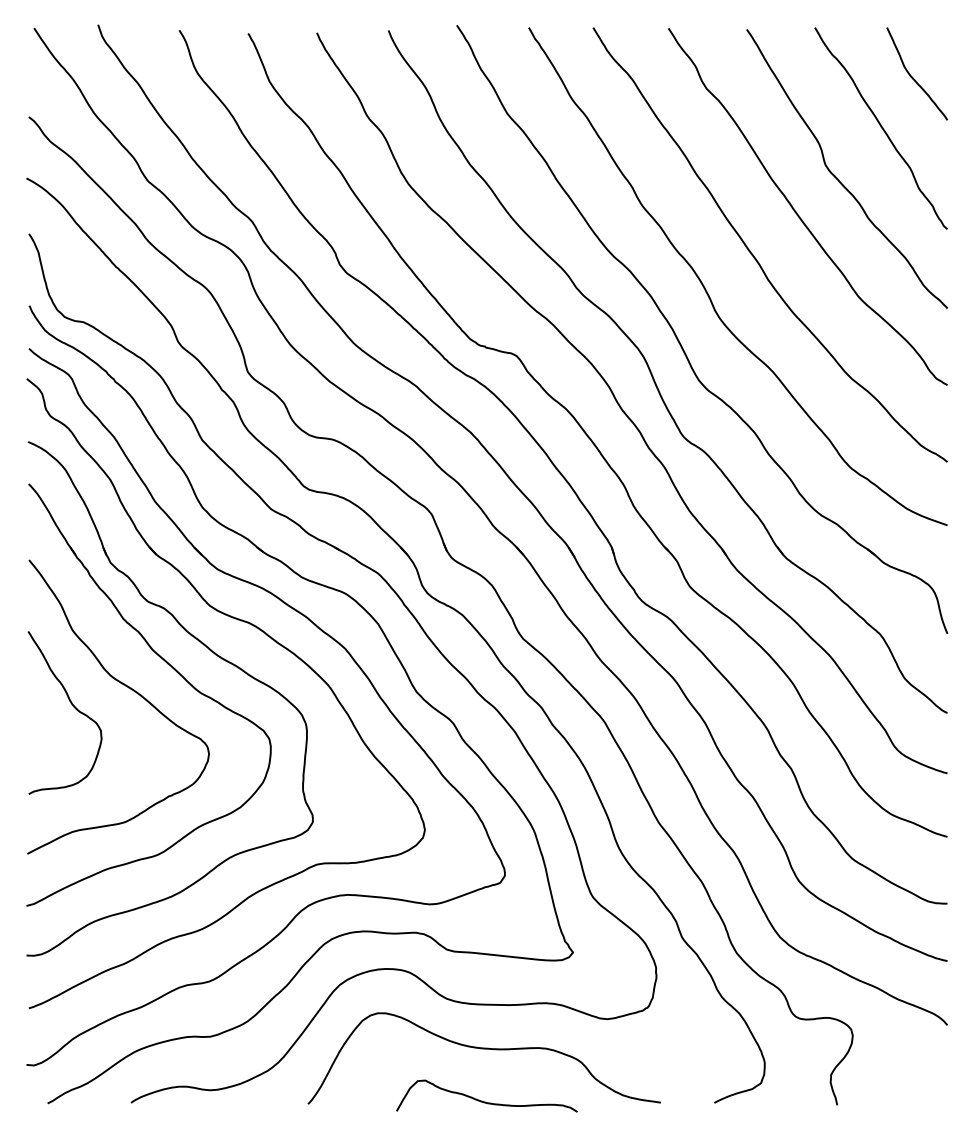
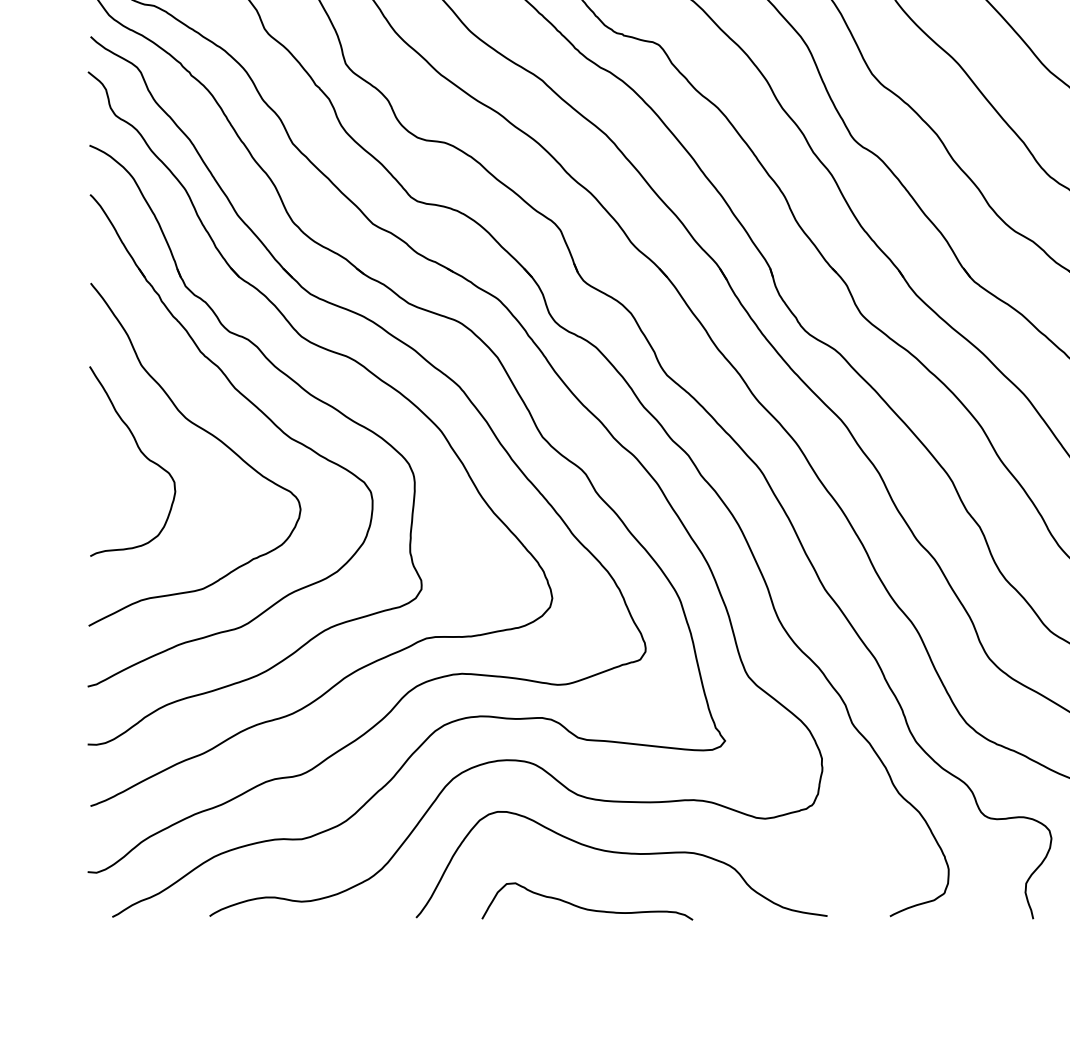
curve: (485, 1101) -> (585, 907), moved

